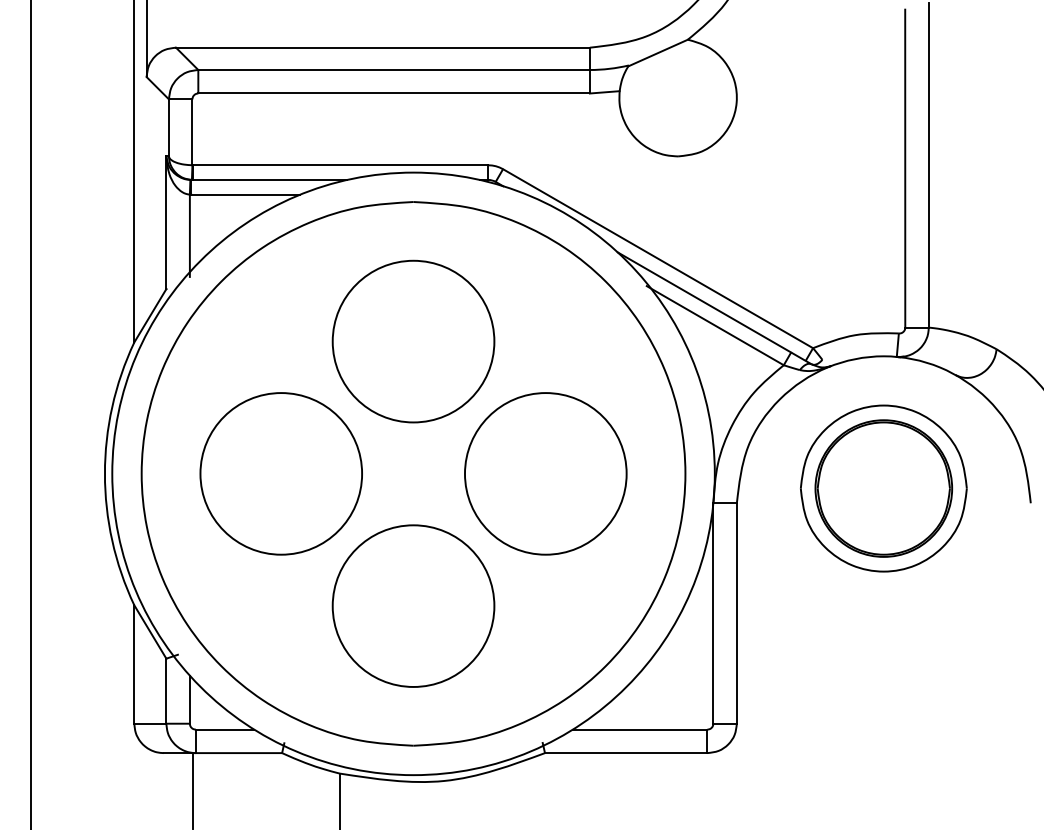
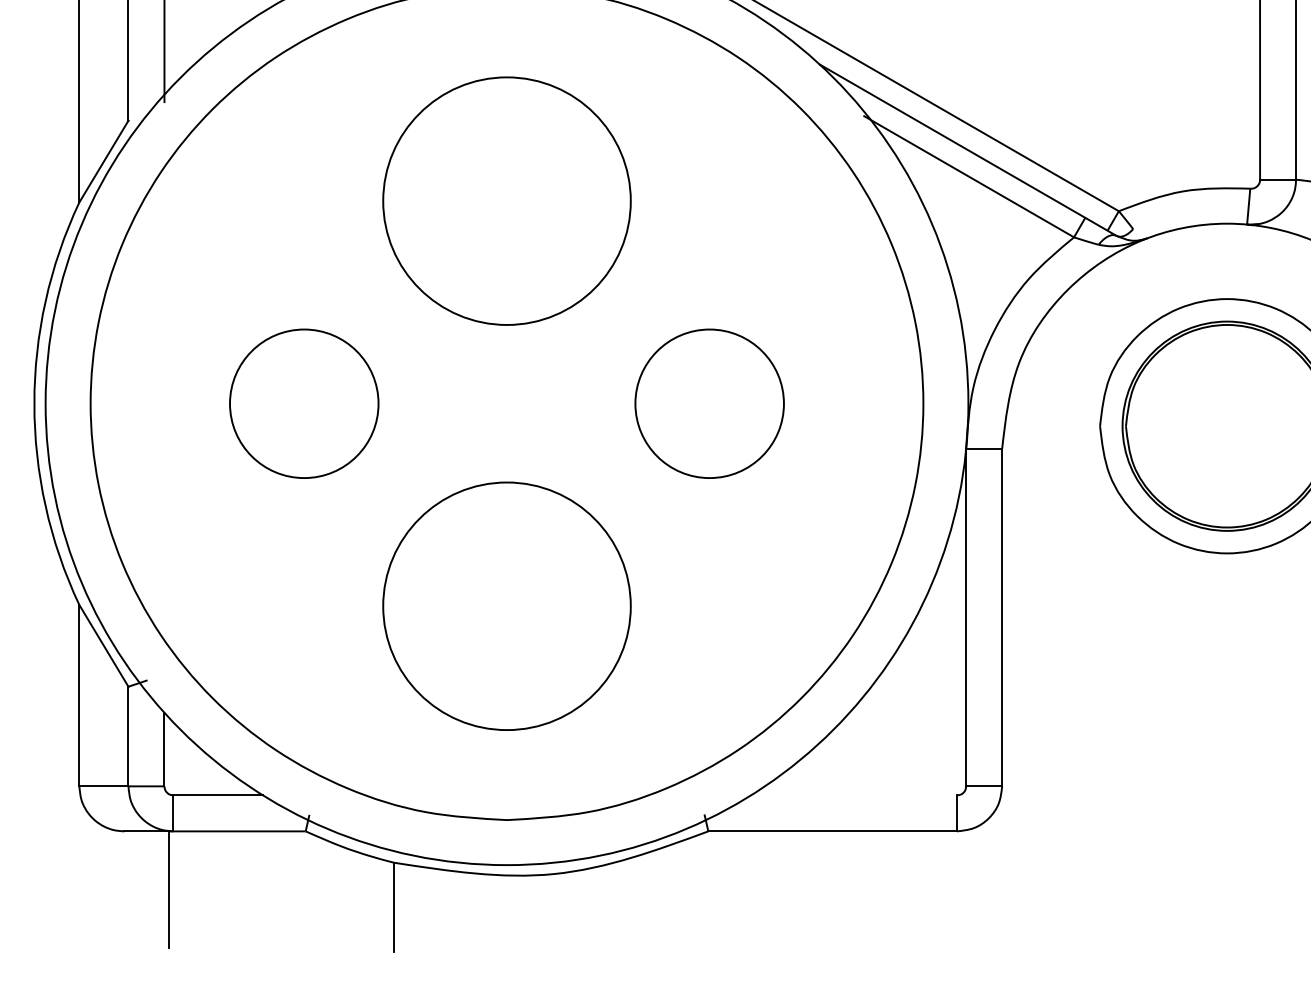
circle: (280, 473) -> (303, 403), size x0.6
circle: (545, 473) -> (709, 403), size x0.6
line: (639, 729) -> (853, 795), removed

